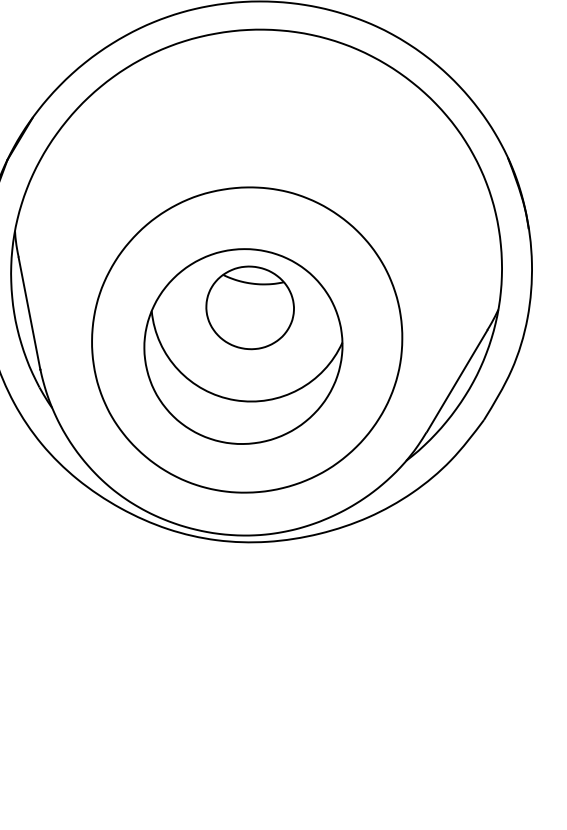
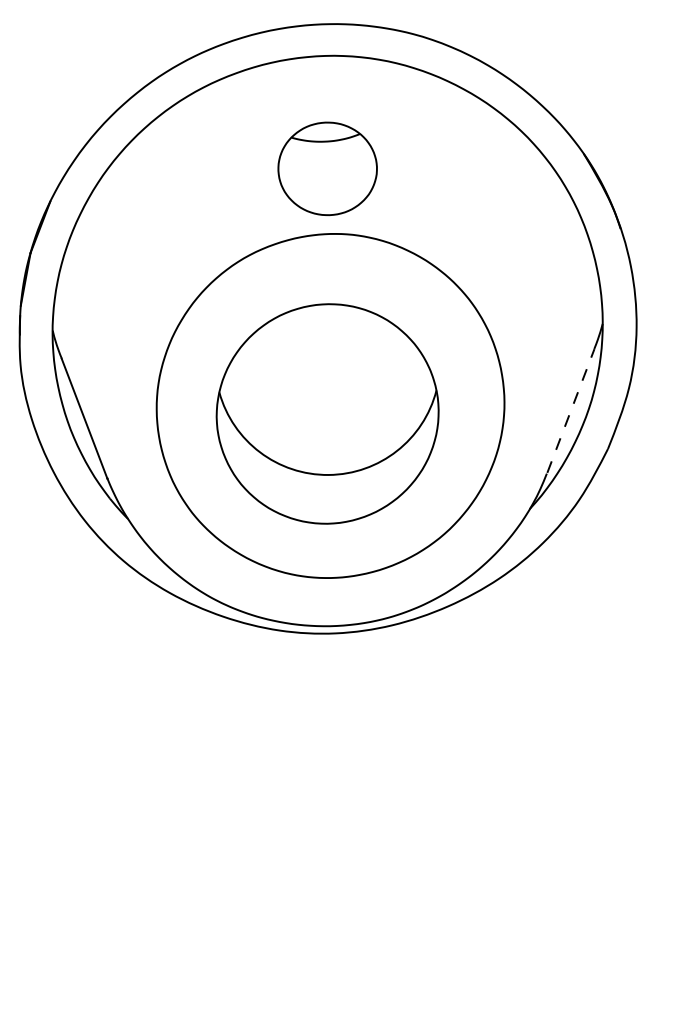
part: (250, 307) -> (327, 168), moved
line: (457, 380) -> (571, 410), solid -> dashed

